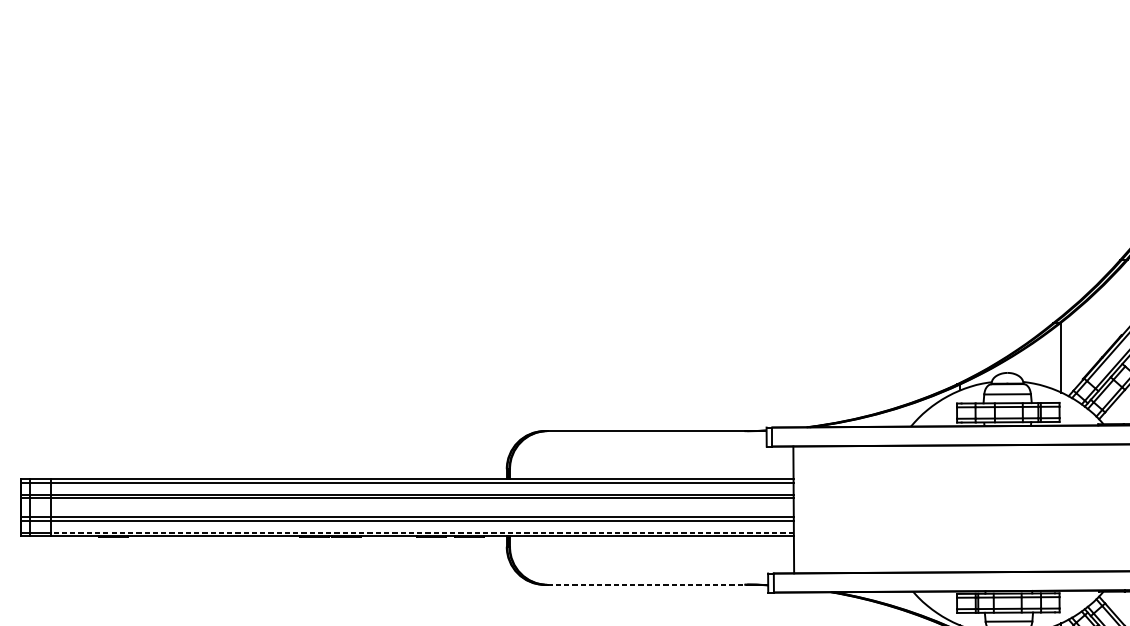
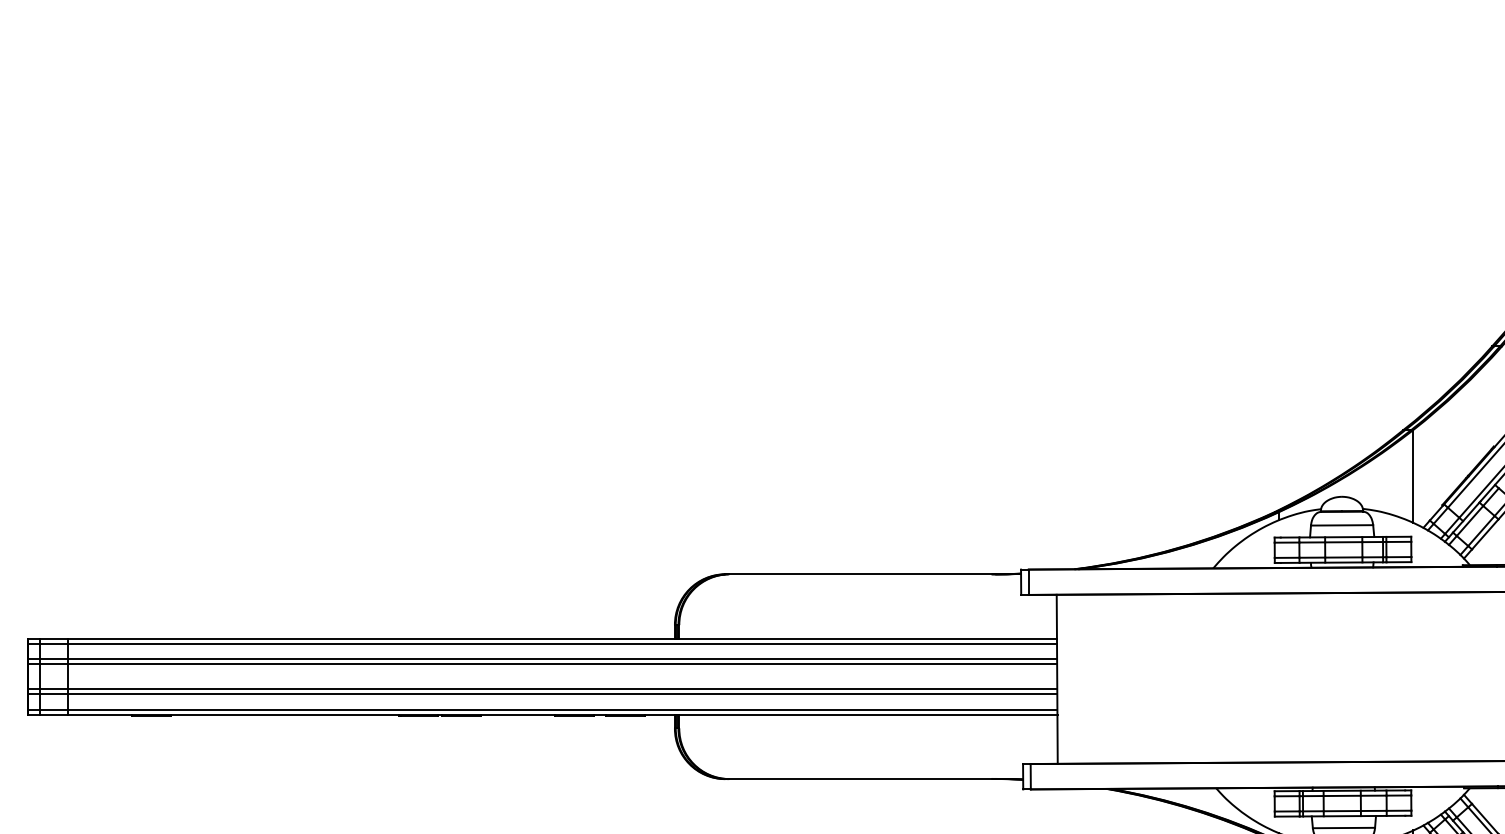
line: (422, 532) -> (562, 709), dashed -> solid
line: (648, 584) -> (863, 778), dashed -> solid

